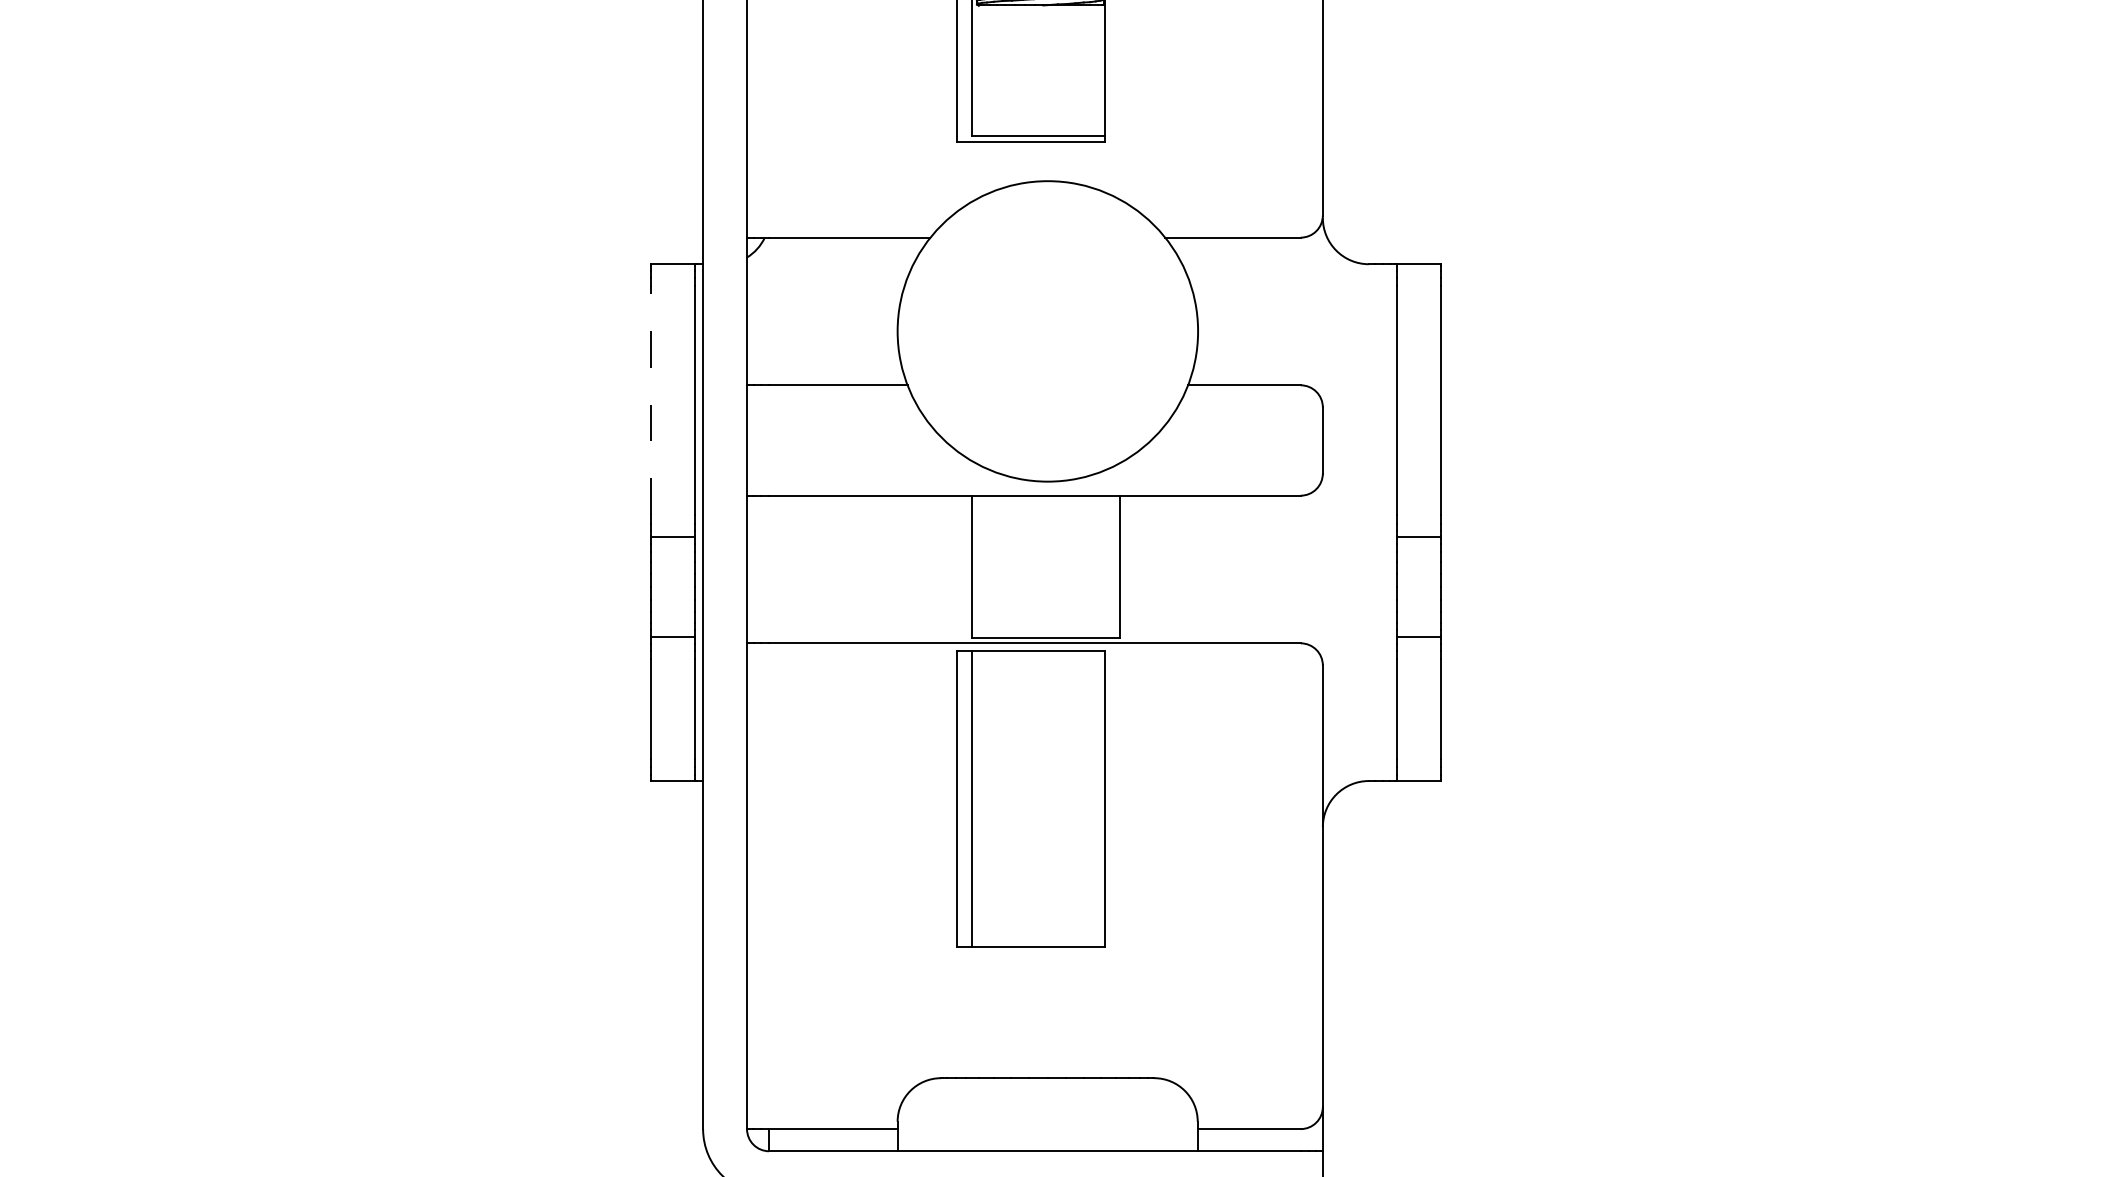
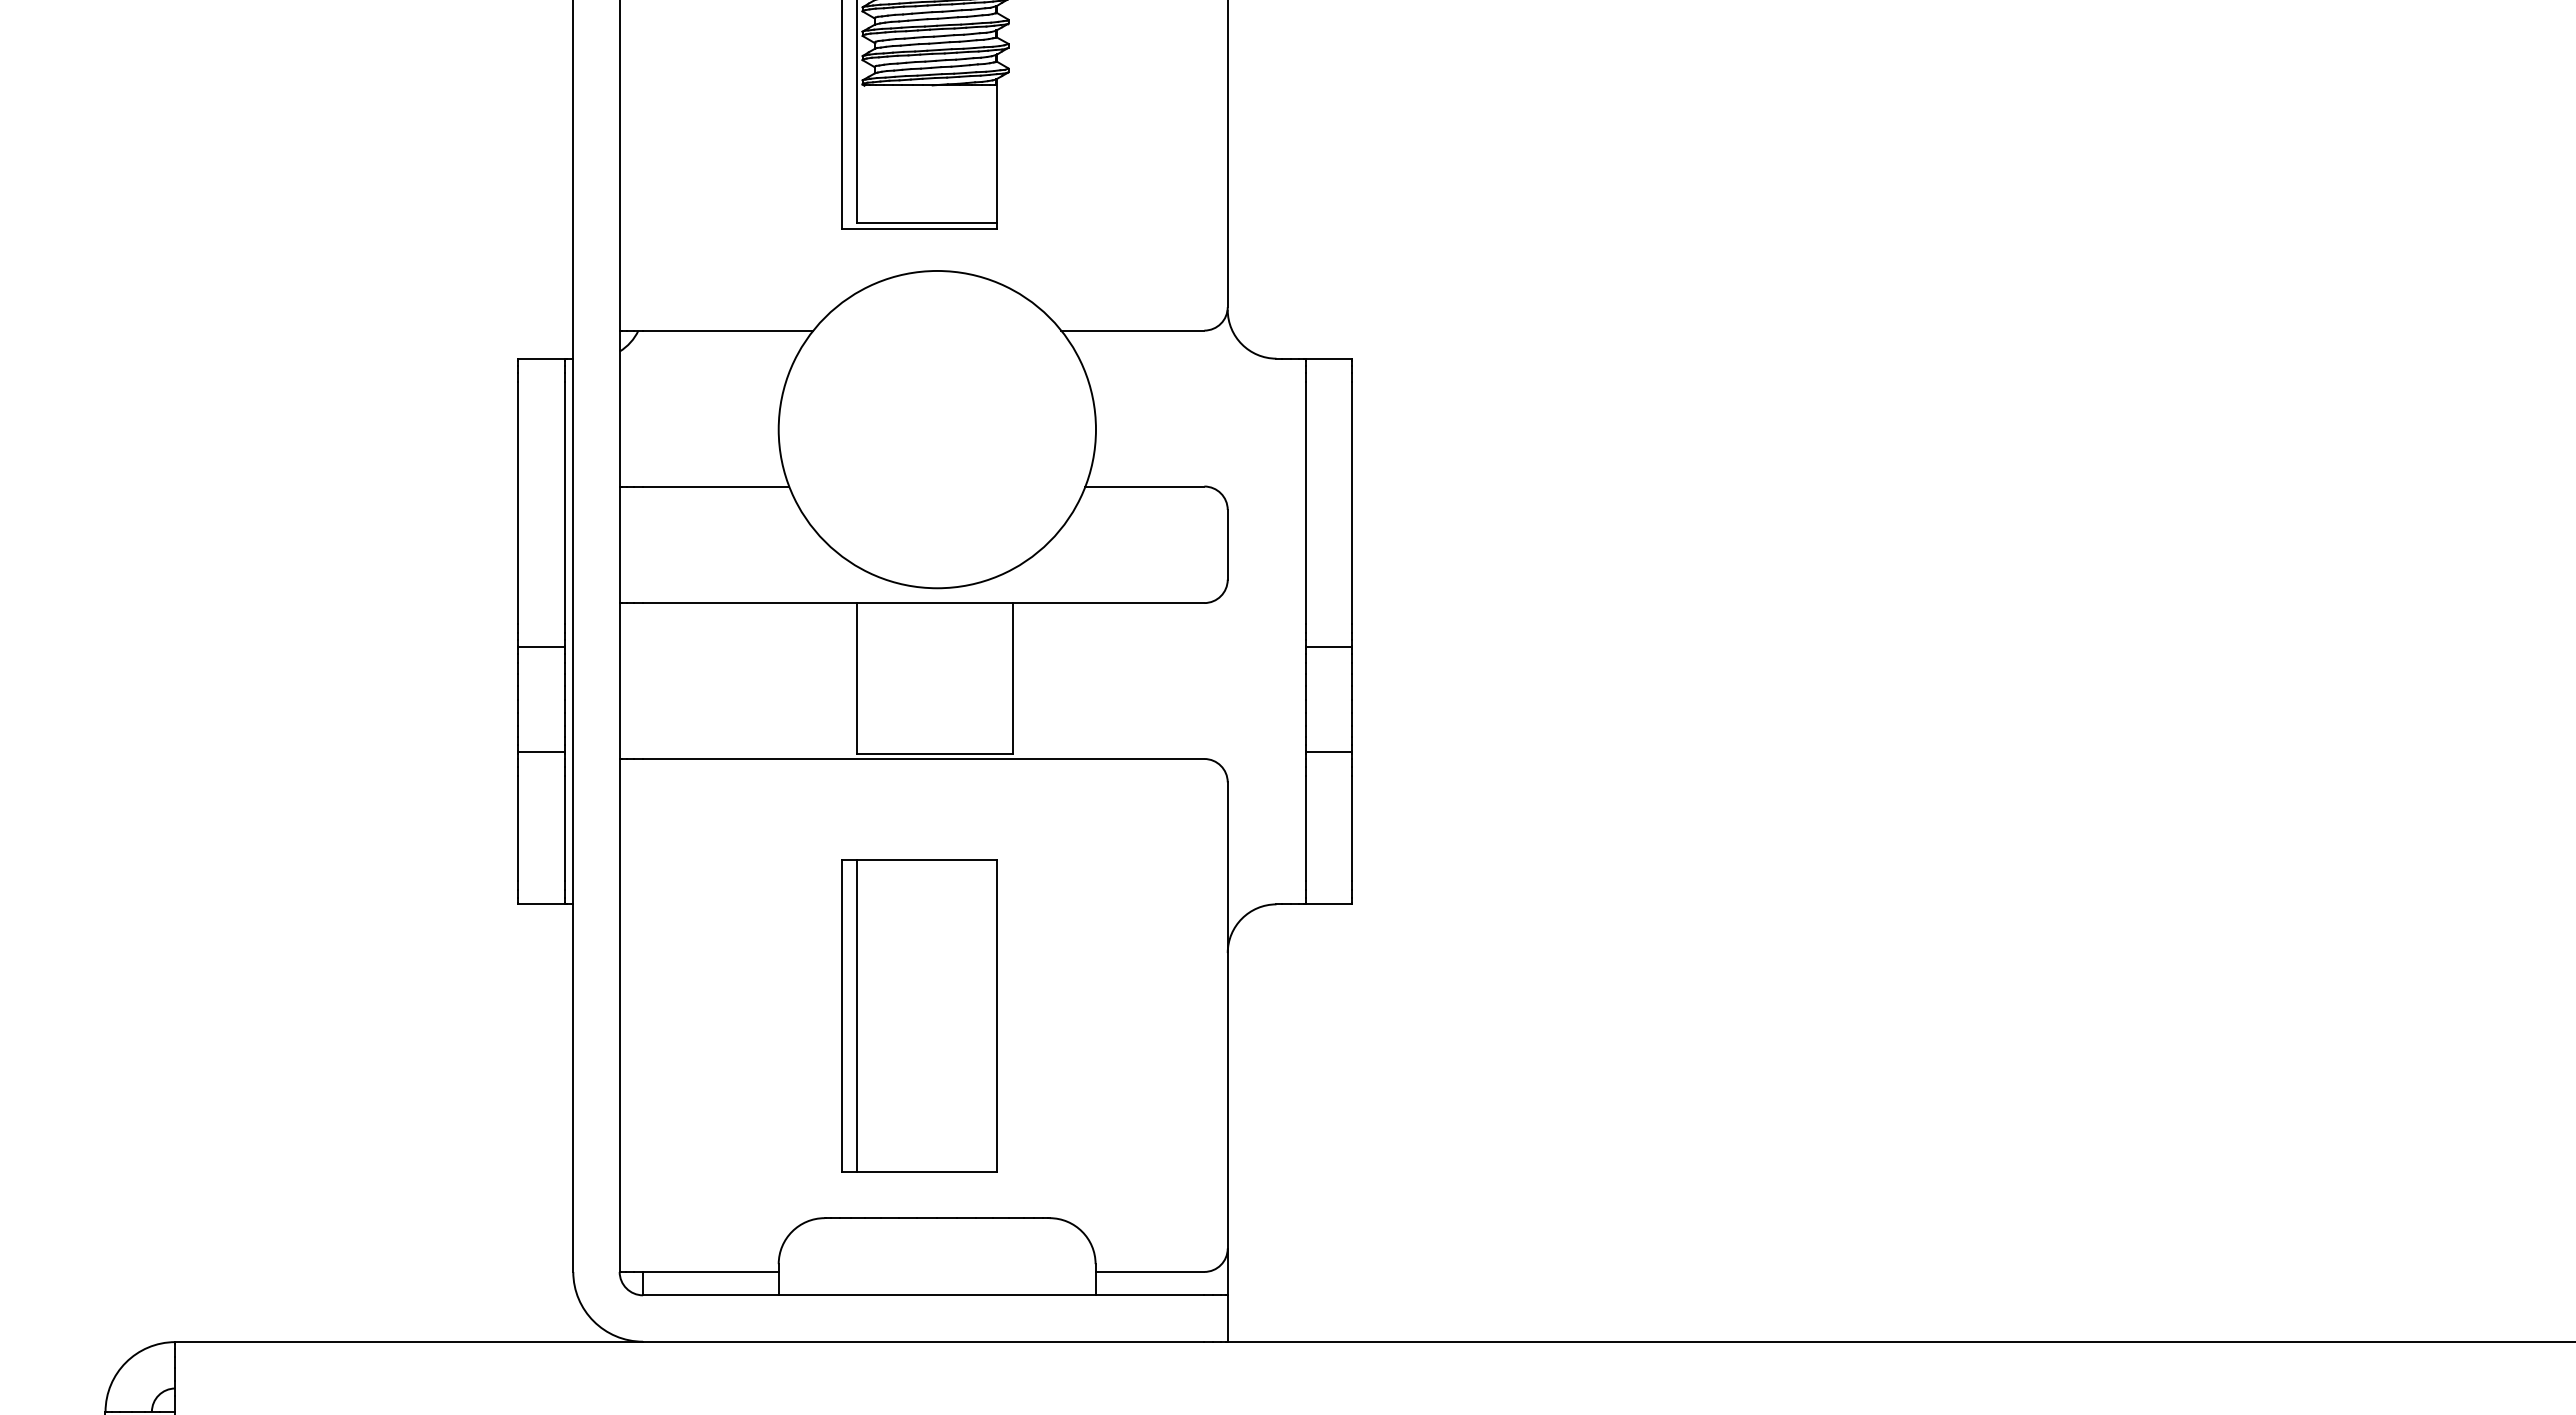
line: (651, 400) -> (518, 502), dashed -> solid
part: (1030, 798) -> (919, 1015), moved

